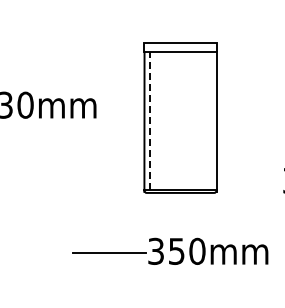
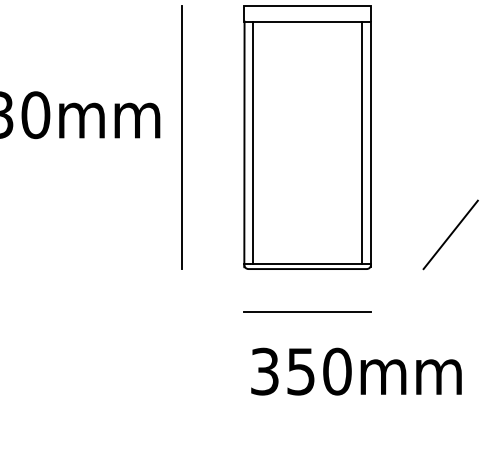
line: (108, 117) -> (181, 136), added
line: (211, 120) -> (362, 141), added
line: (149, 121) -> (253, 143), dashed -> solid
line: (261, 173) -> (449, 234), added
line: (109, 252) -> (307, 310), moved

